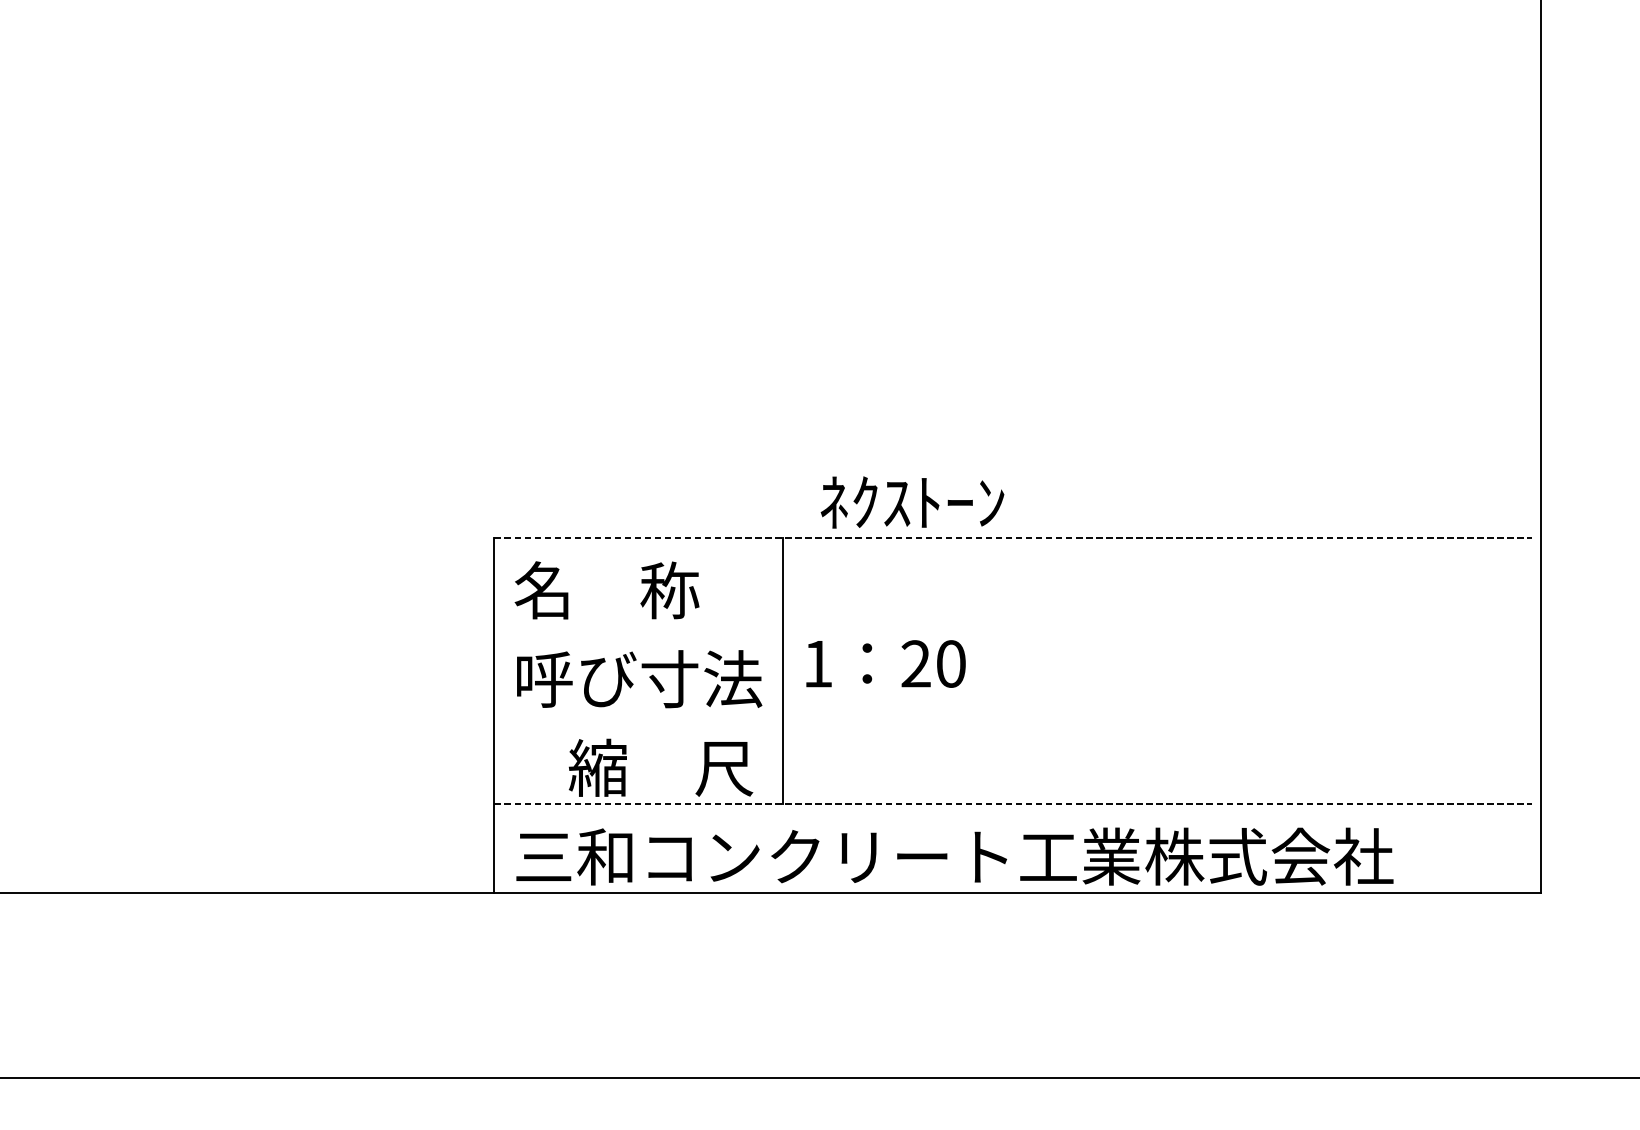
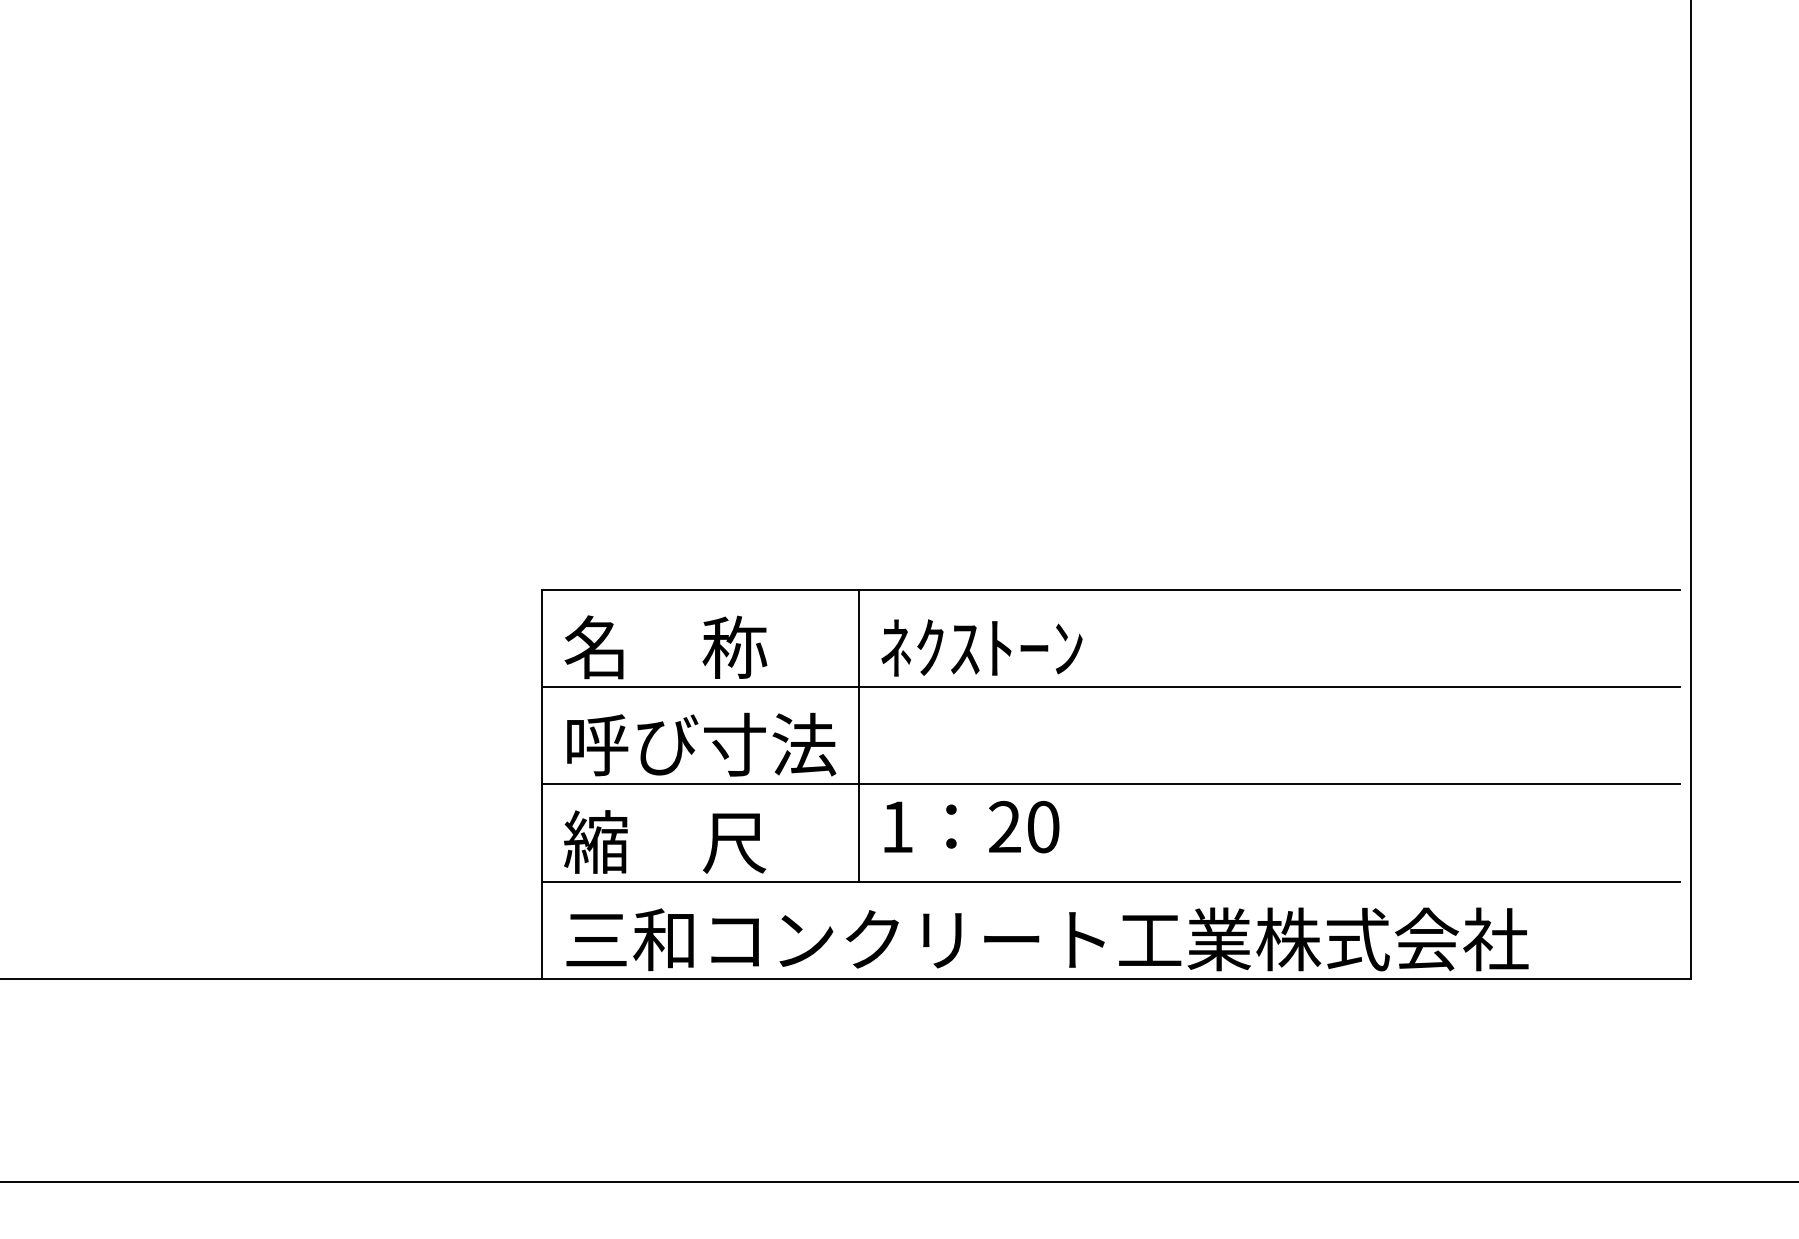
text: (912, 502) -> (981, 647), moved
line: (1013, 537) -> (1111, 589), dashed -> solid
line: (1013, 626) -> (1111, 686), added
text: (885, 664) -> (971, 827), moved
line: (1013, 715) -> (1111, 784), added
text: (661, 767) -> (665, 841), moved
line: (1013, 803) -> (1111, 881), dashed -> solid

